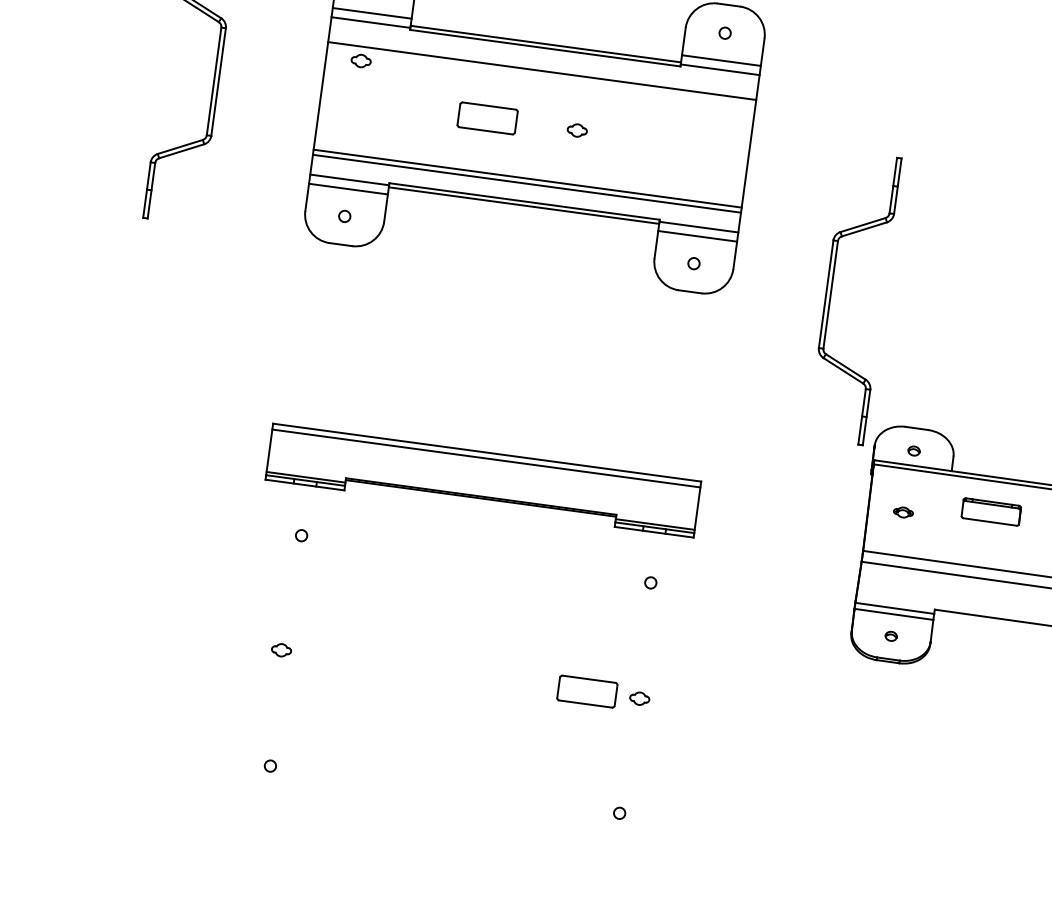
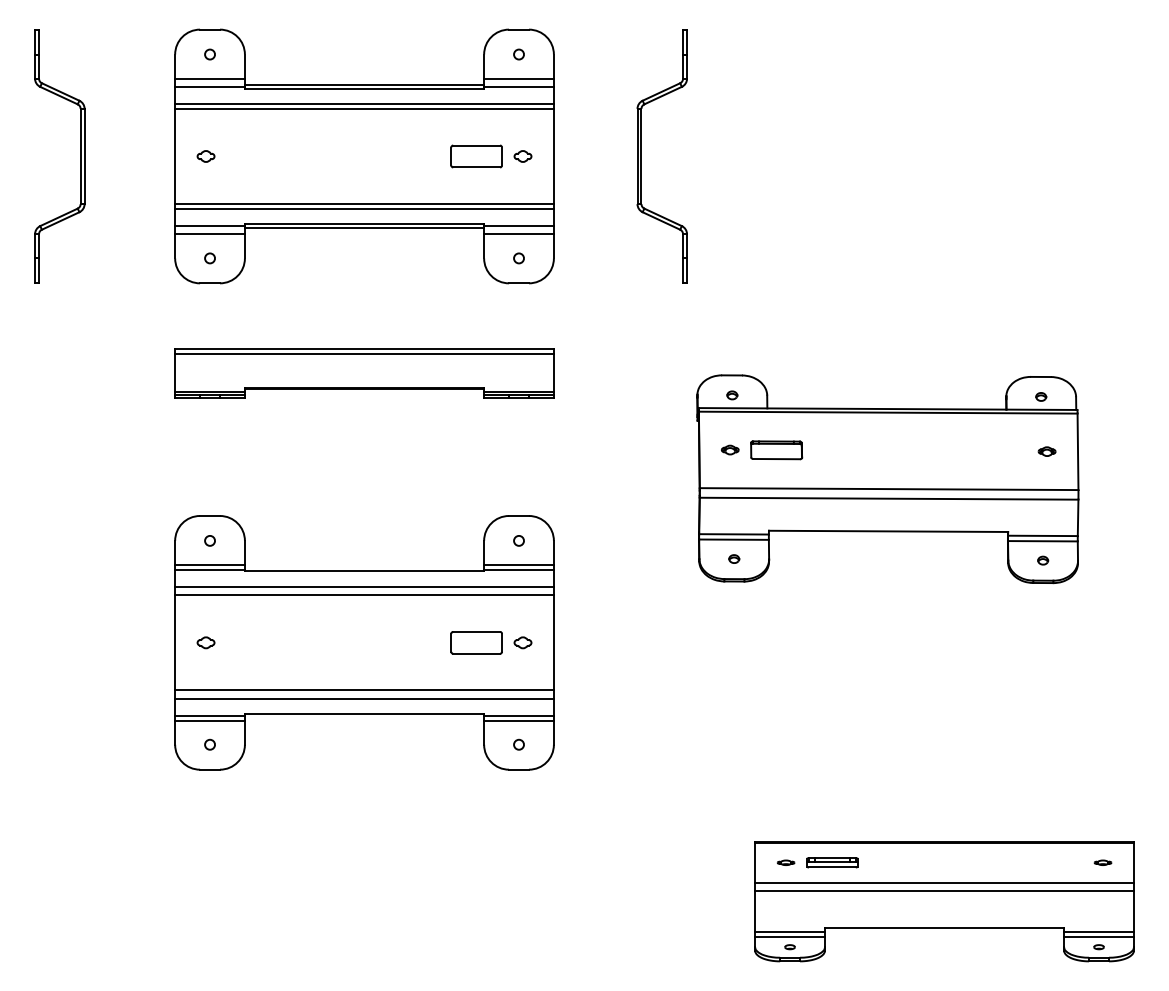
part: (360, 60) -> (205, 156), moved
line: (542, 66) -> (364, 104), added
part: (487, 118) -> (476, 156), moved
part: (576, 130) -> (522, 156), moved
part: (830, 294) -> (641, 156), moved
part: (483, 480) -> (364, 373), moved
part: (991, 512) -> (776, 450), moved
part: (460, 674) -> (364, 642), added

